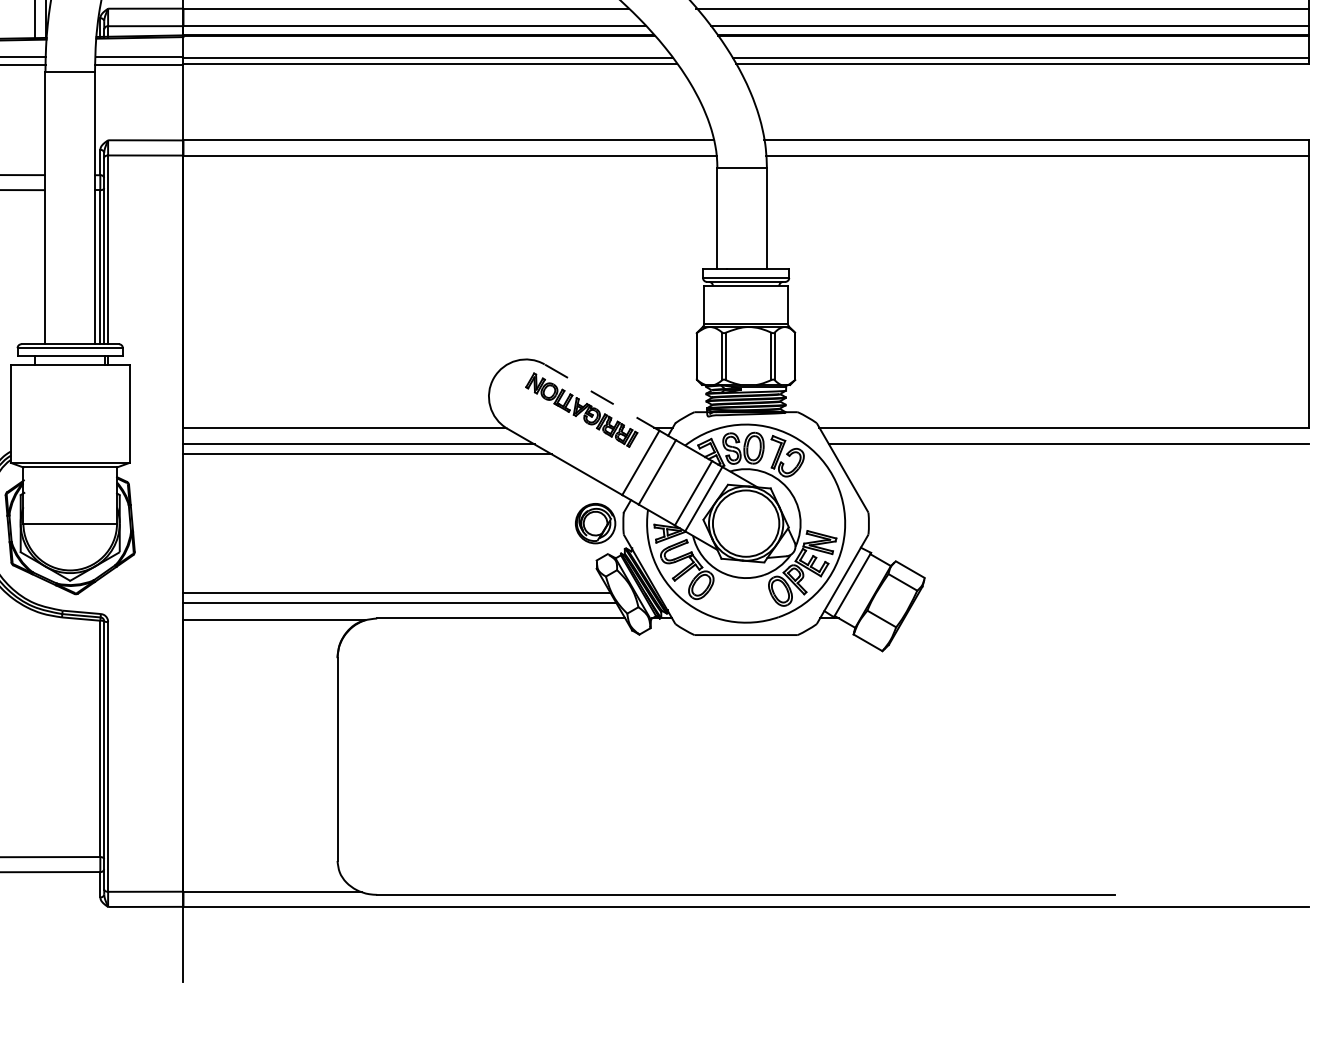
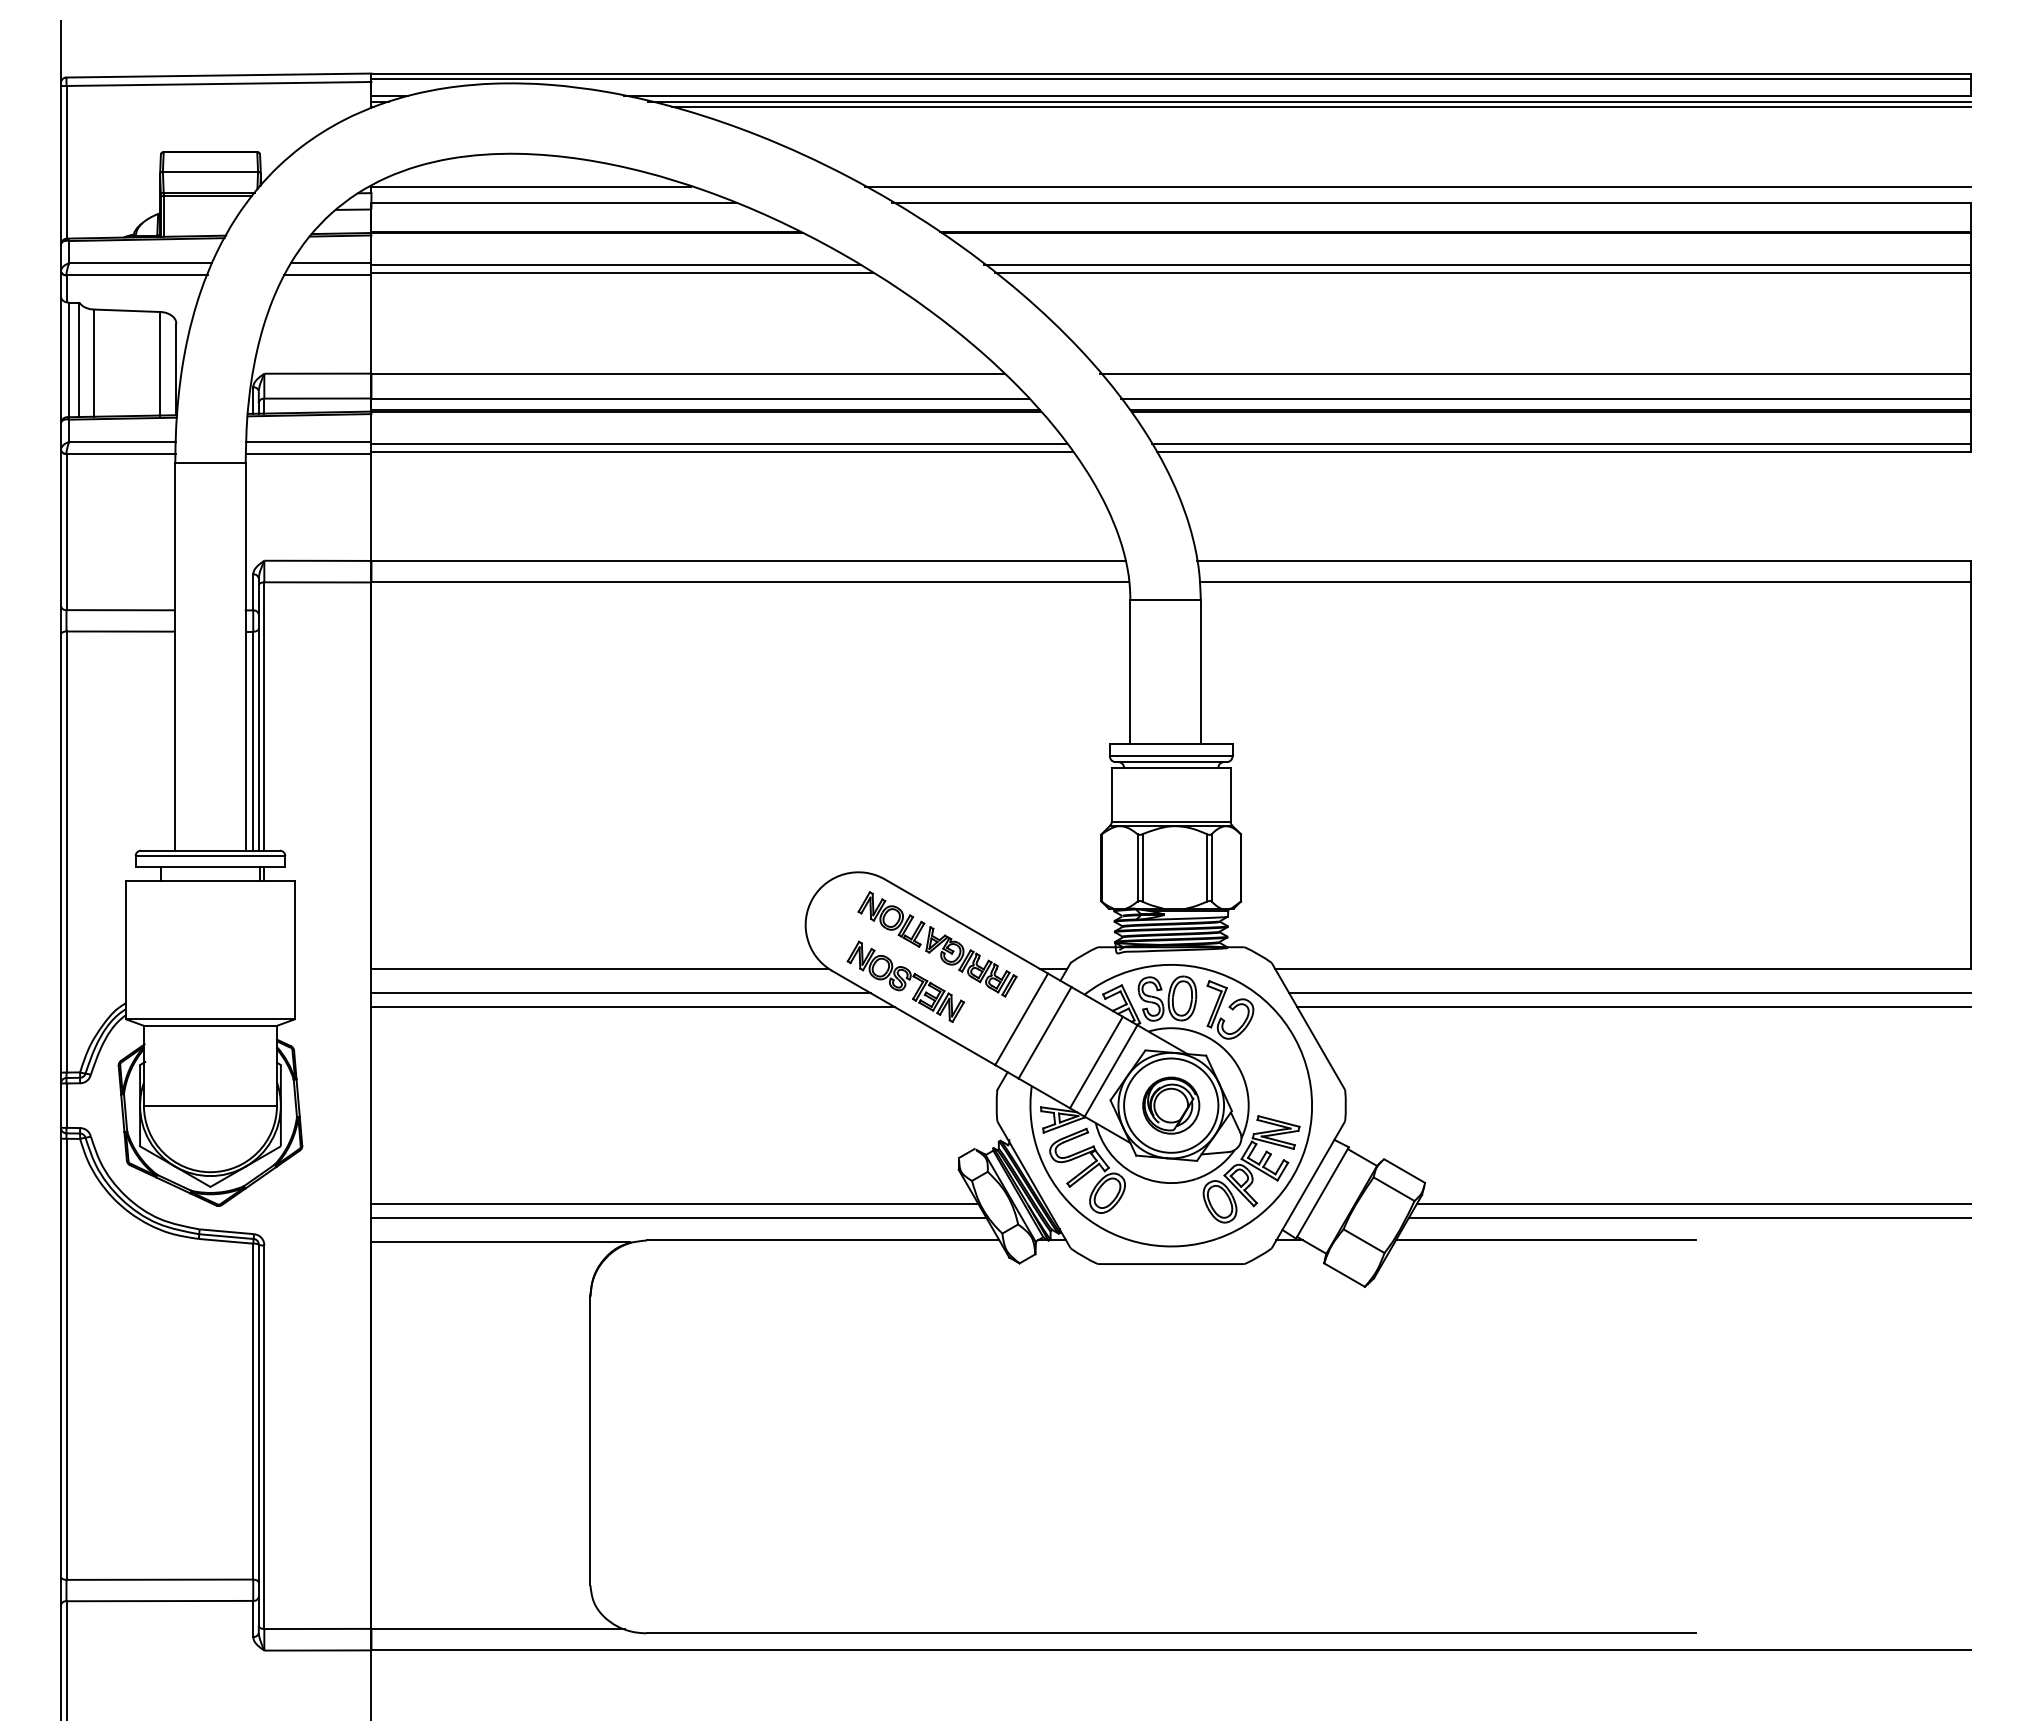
line: (602, 397) -> (966, 926), dashed -> solid
part: (559, 436) -> (905, 981), added
line: (1072, 454) -> (1634, 1007), added
part: (595, 523) -> (1171, 1105), moved
line: (1113, 593) -> (1693, 1204), added
line: (1110, 603) -> (1689, 1218), added
line: (1009, 618) -> (1545, 1240), added

